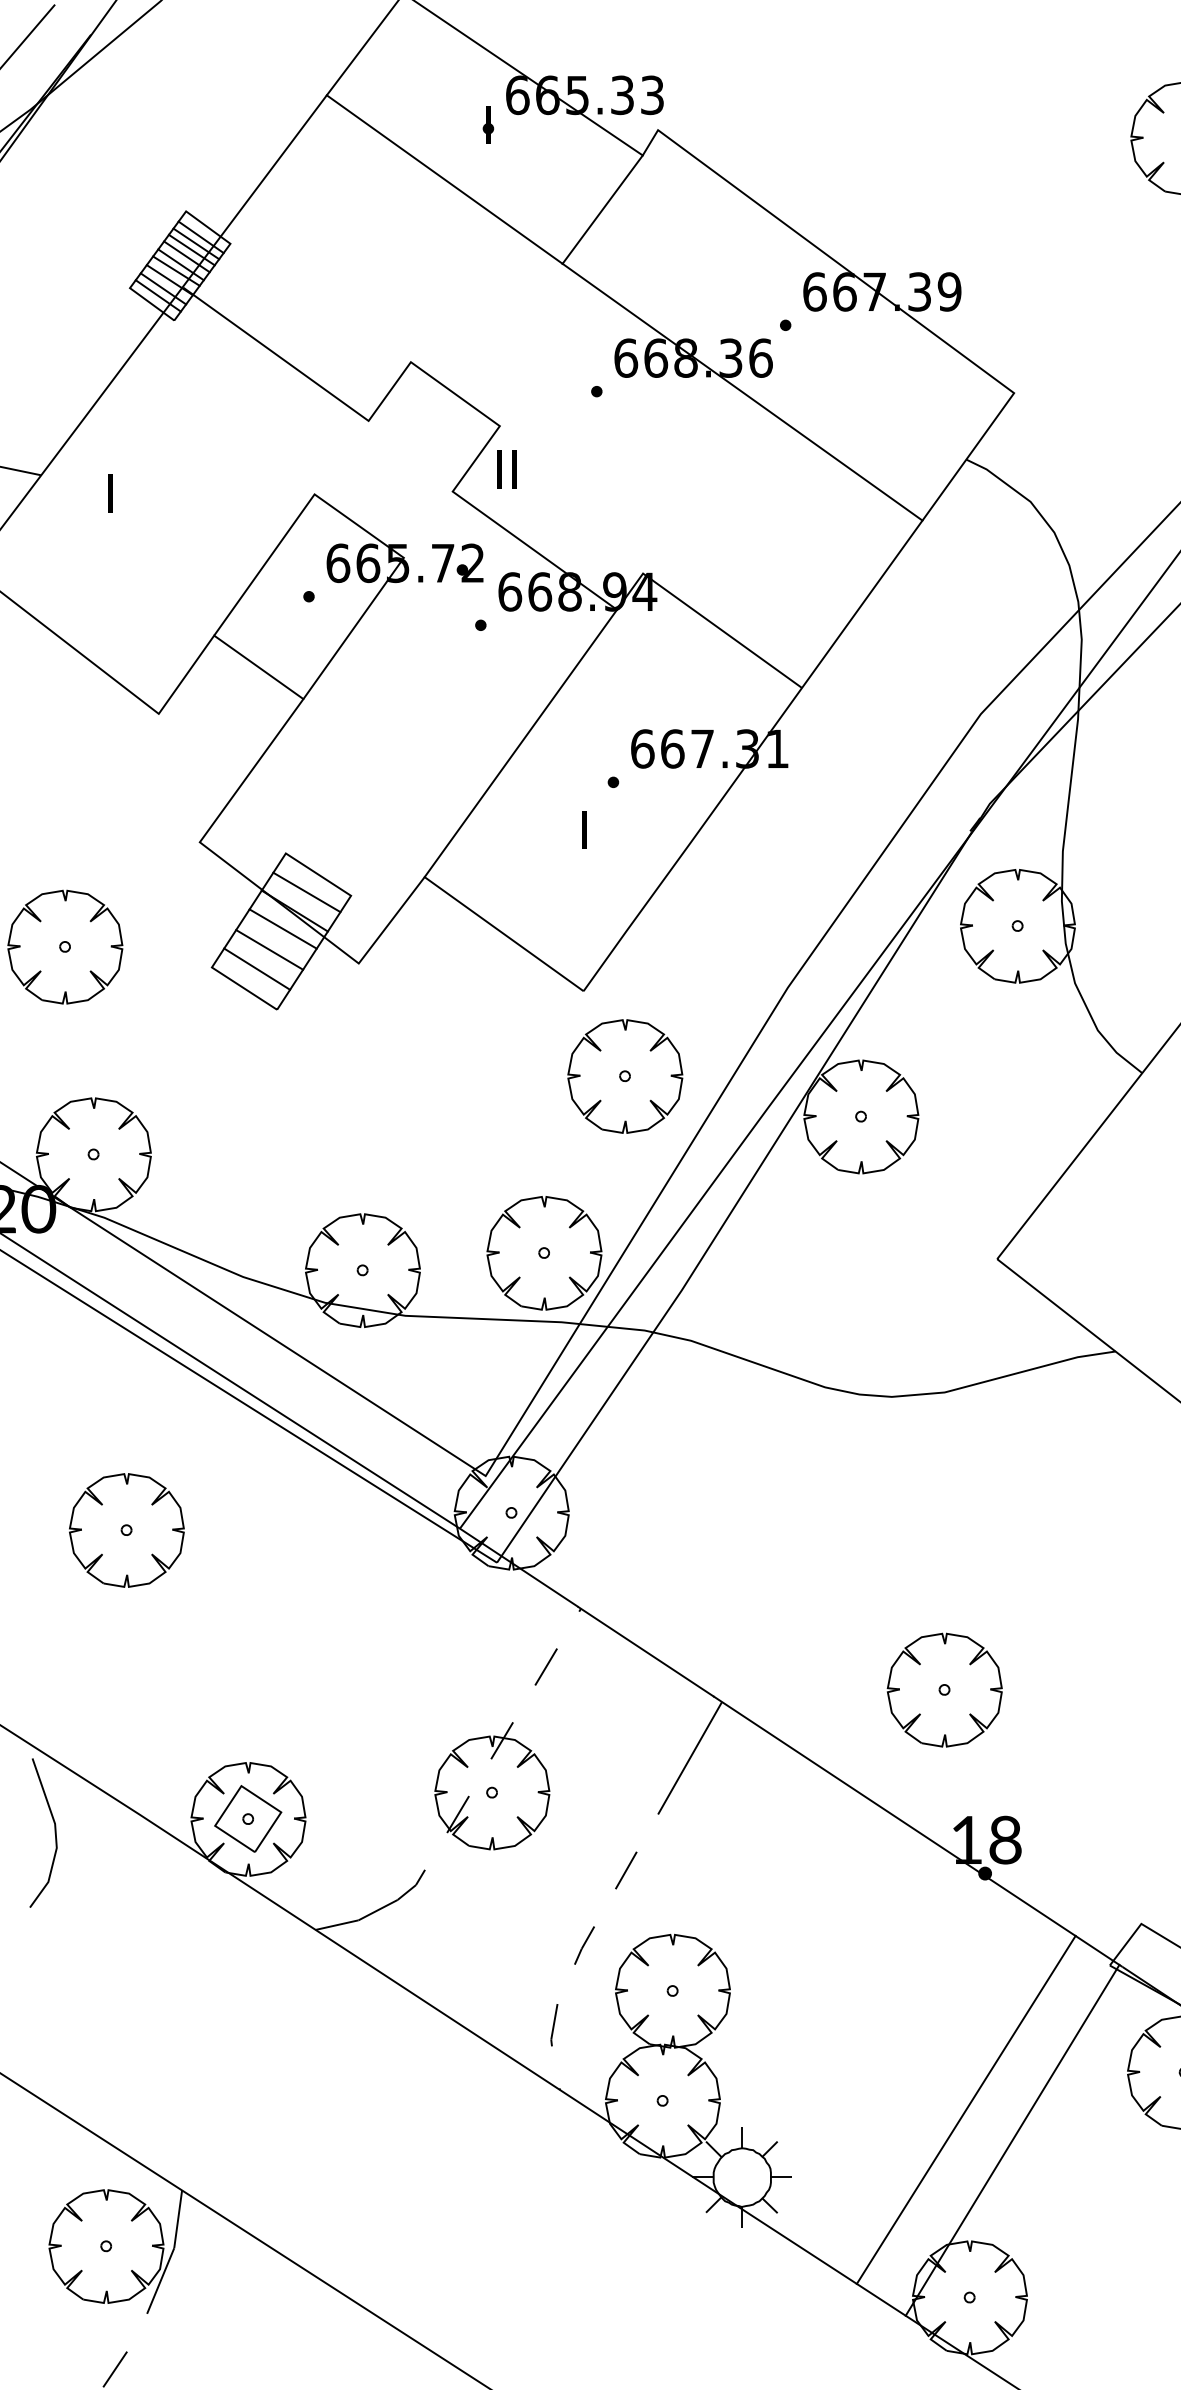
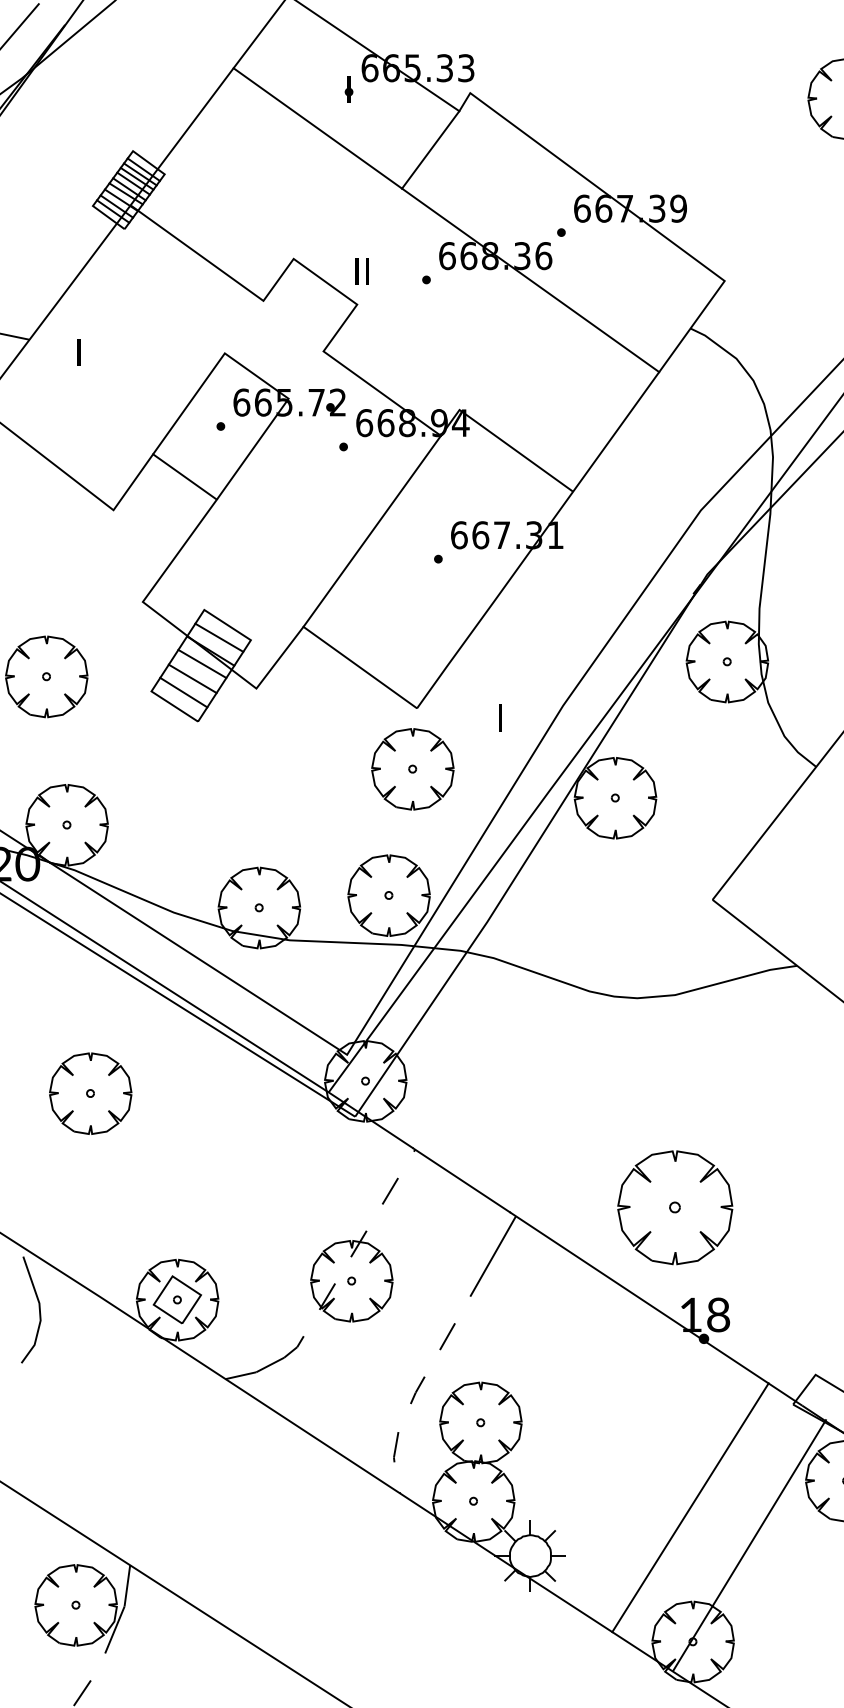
text: (505, 469) -> (361, 271), moved
text: (584, 829) -> (500, 717), moved
part: (624, 1076) -> (412, 769), moved
part: (943, 1689) -> (674, 1207), size x1.4
line: (1012, 2140) -> (749, 1545), moved

